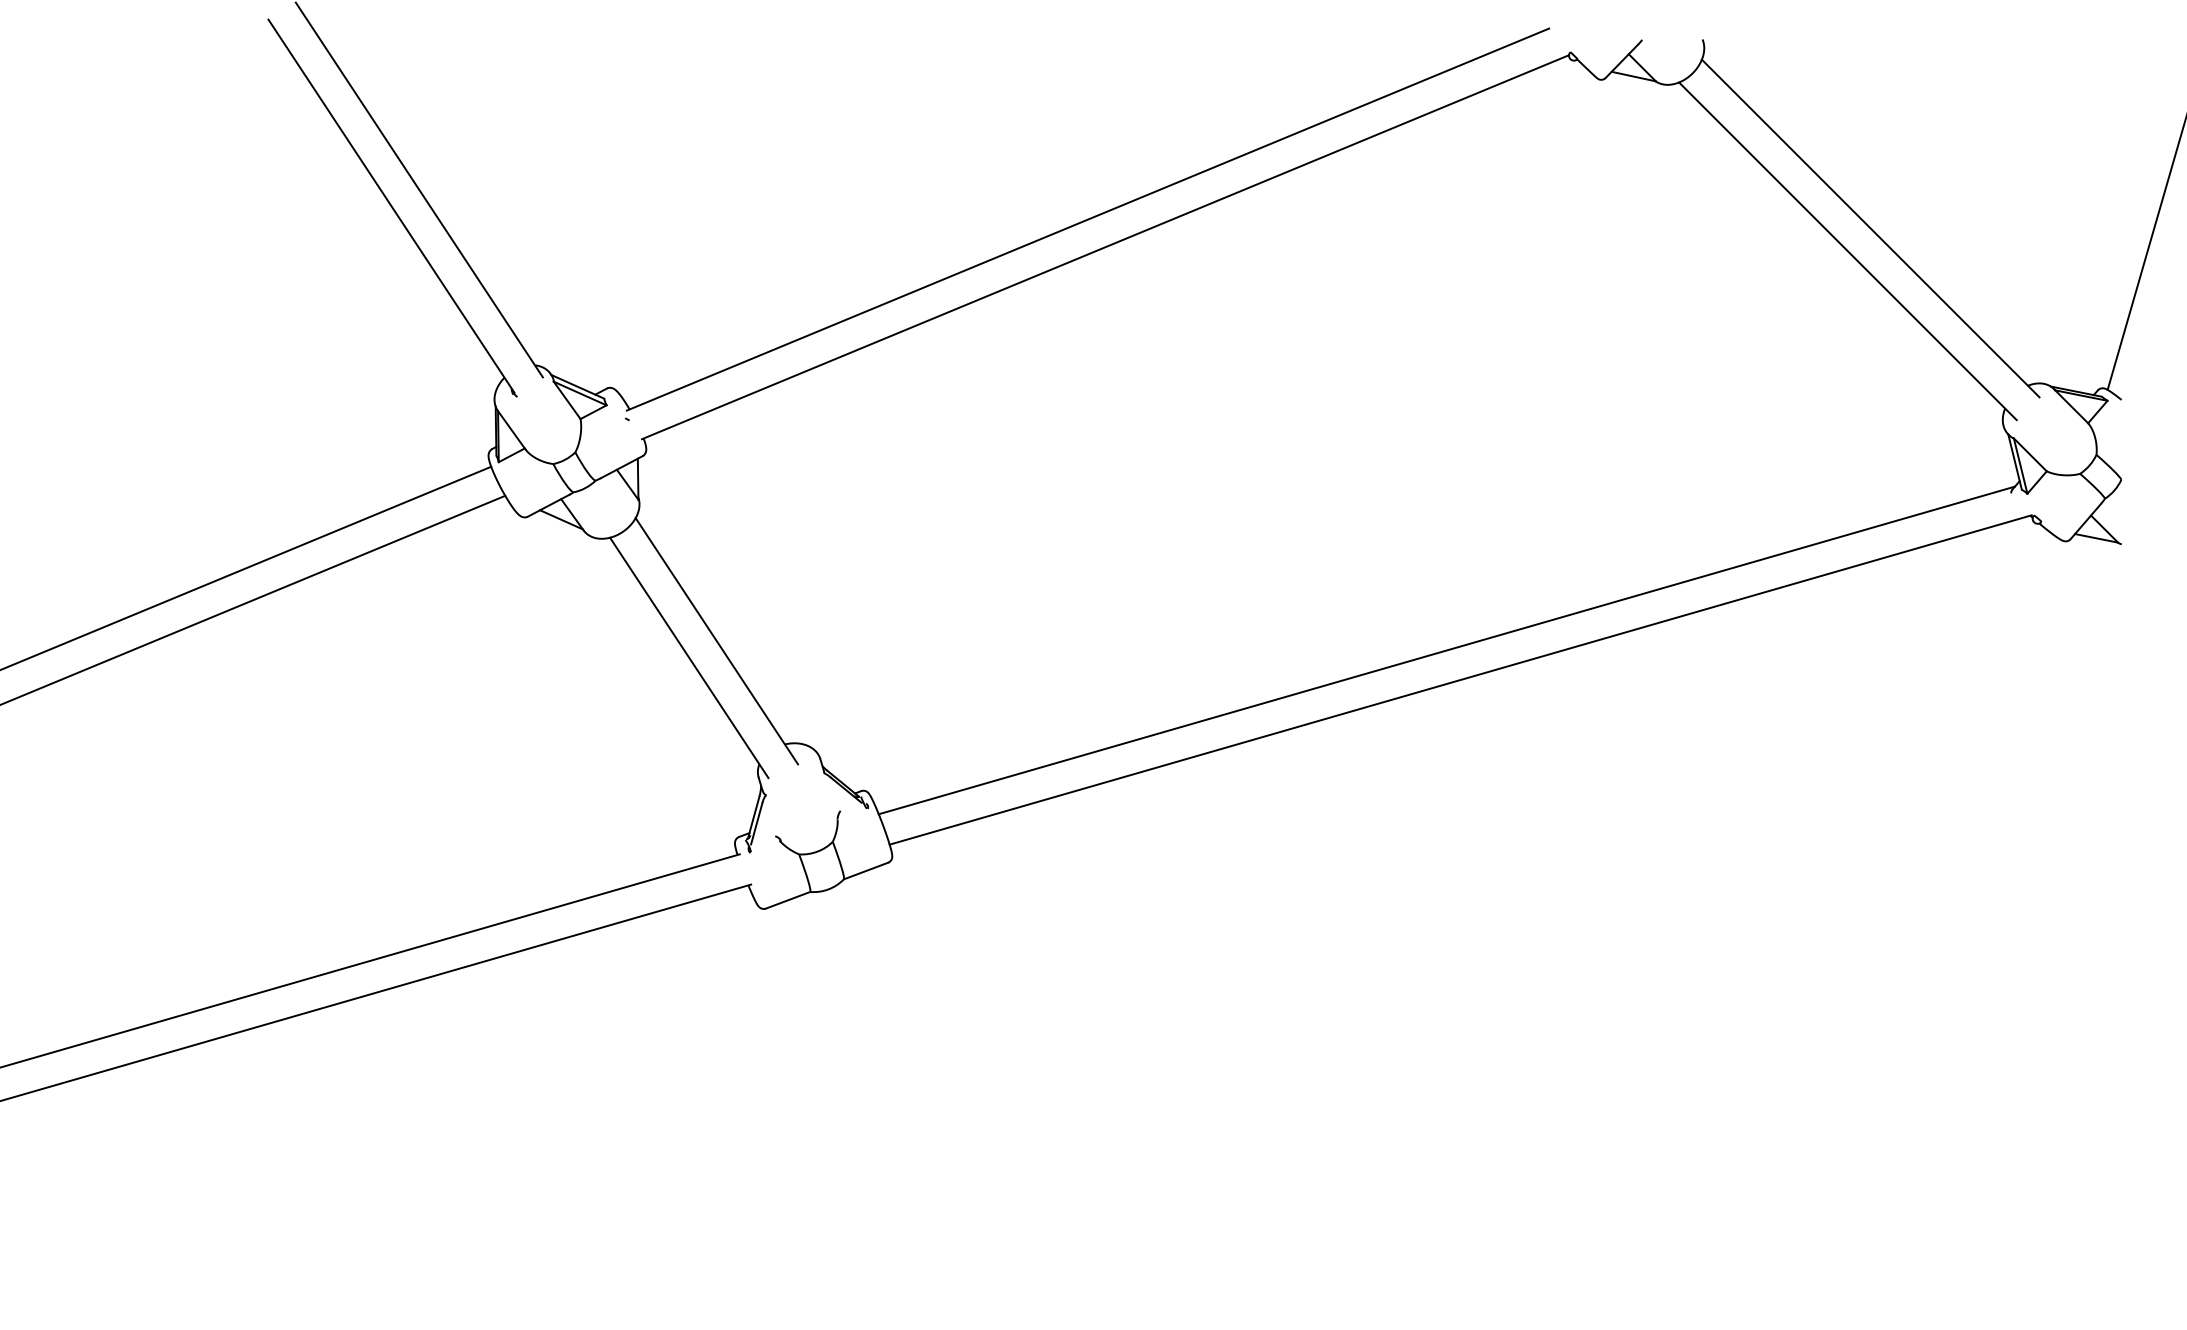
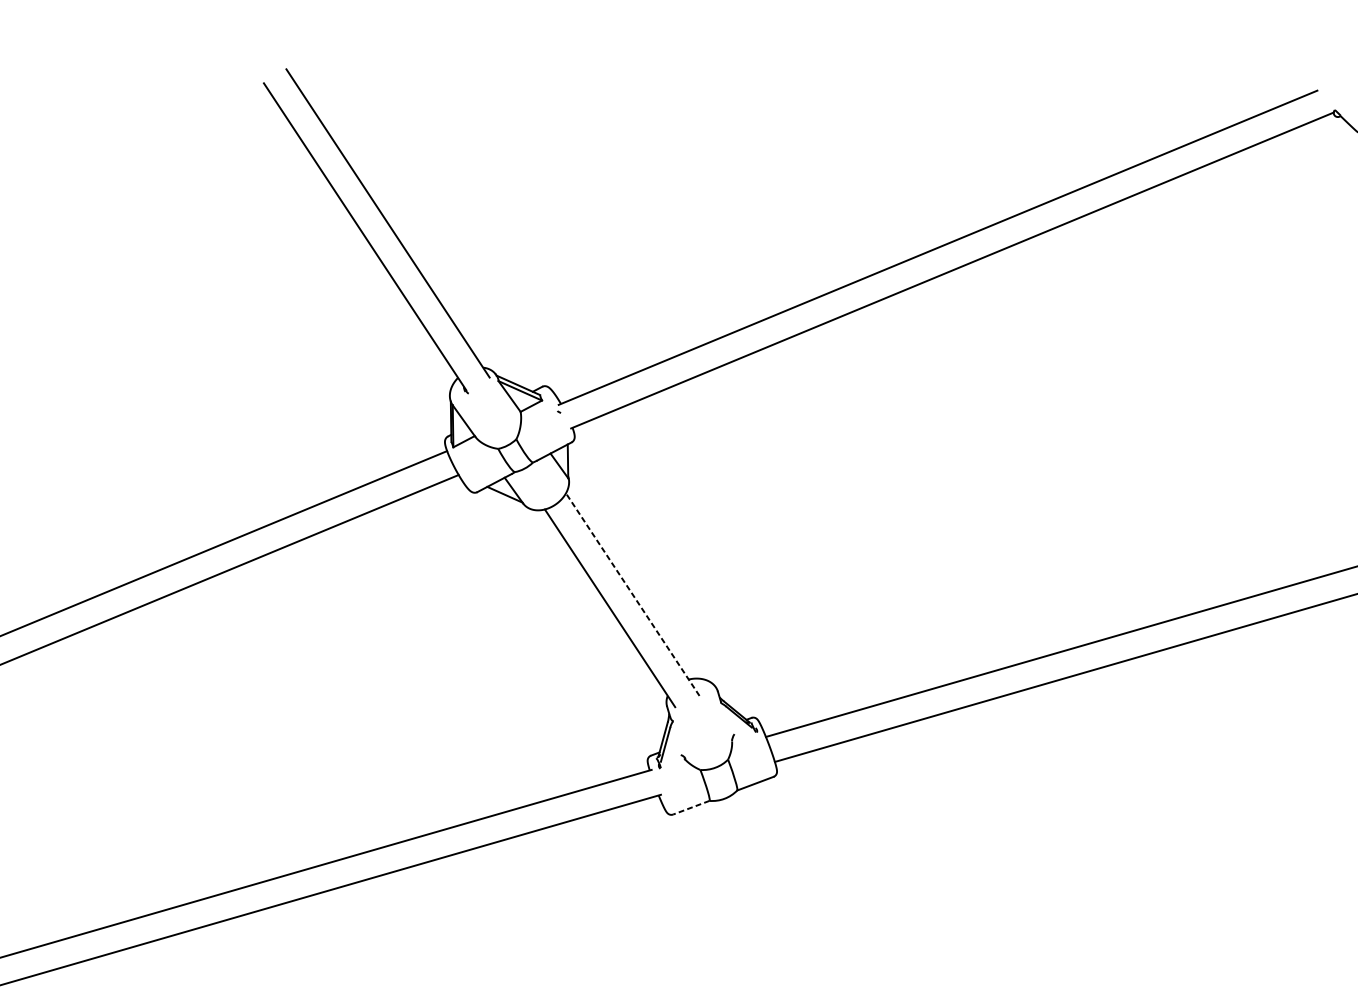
line: (716, 640) -> (632, 594), solid -> dashed
line: (788, 900) -> (691, 807), solid -> dashed

